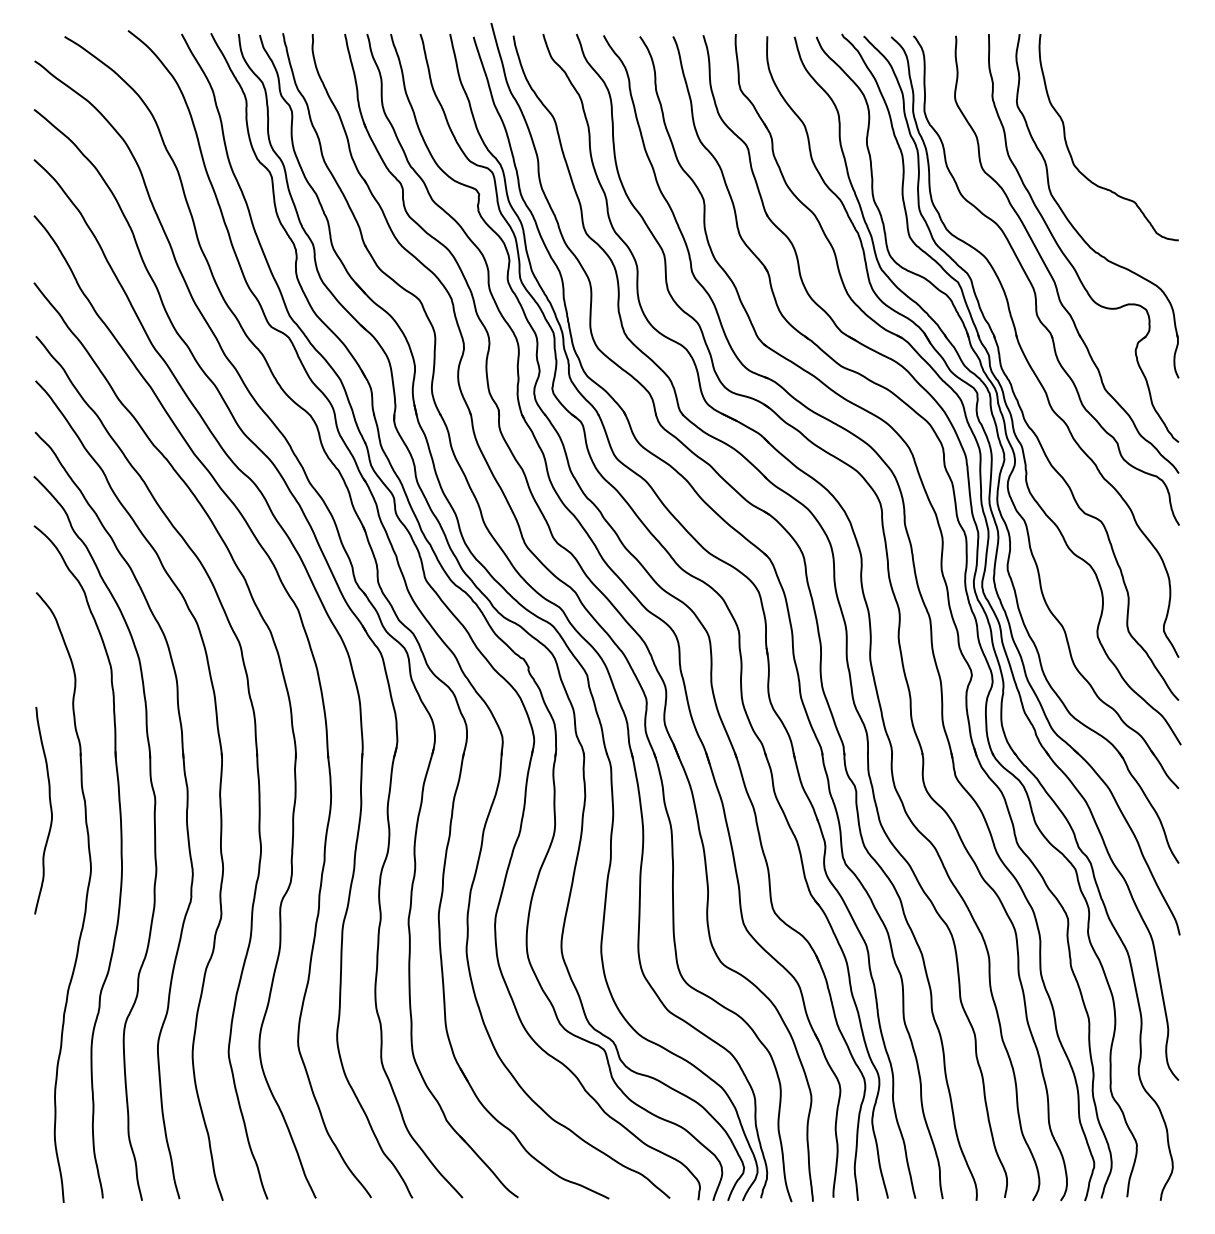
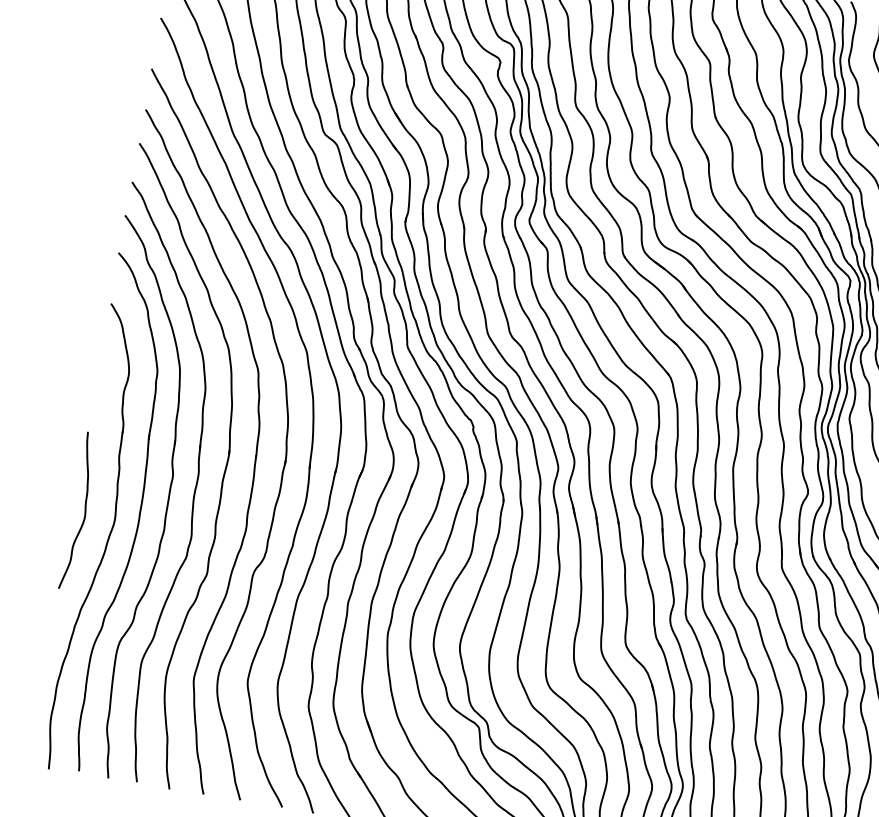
curve: (50, 810) -> (84, 512), moved

